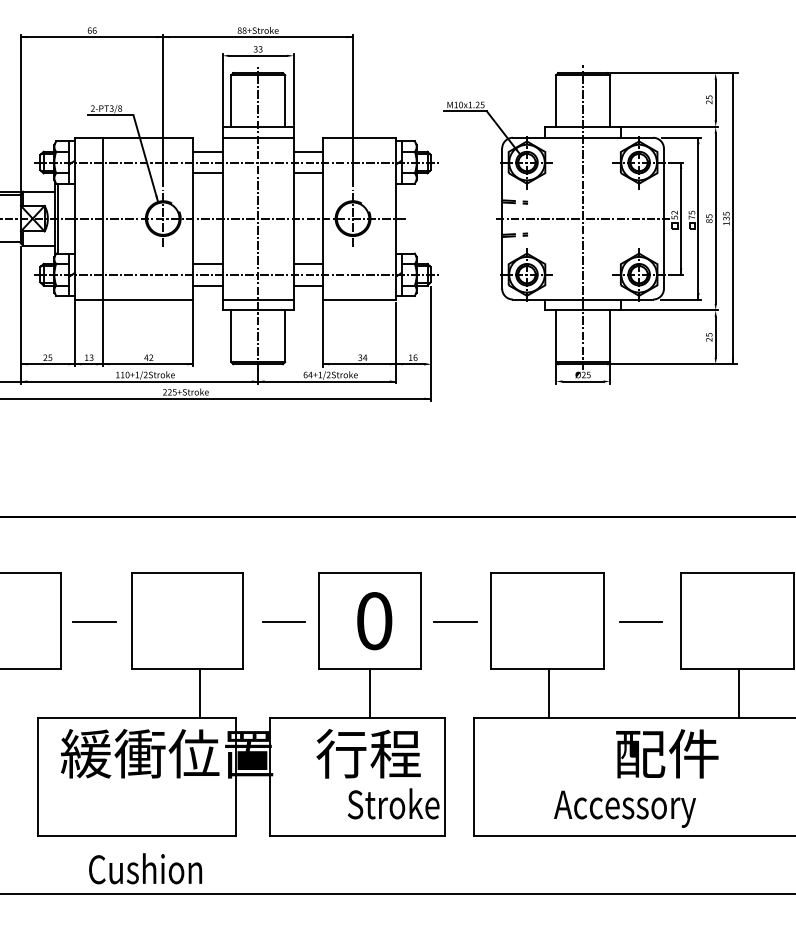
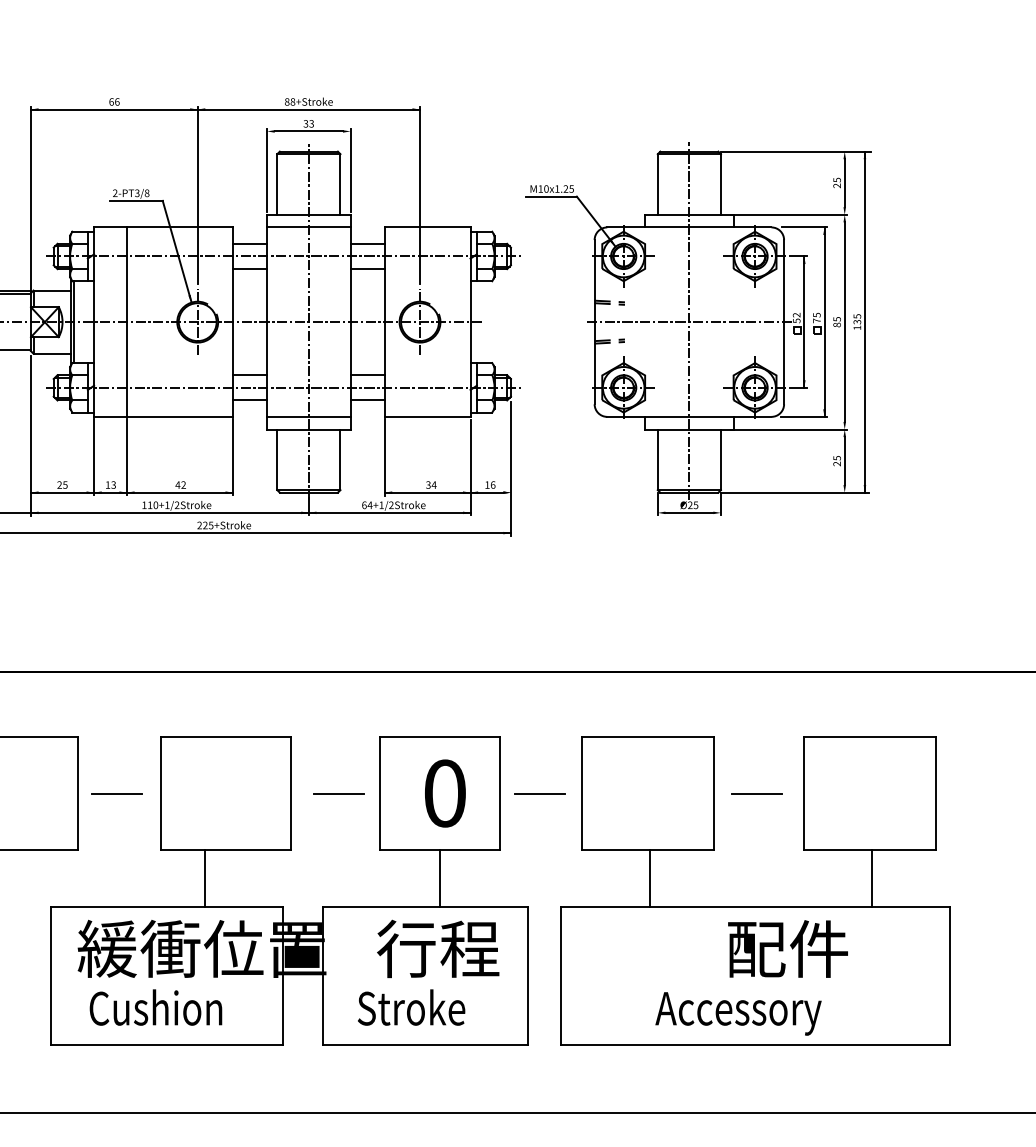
line: (199, 693) -> (204, 878), moved
text: (393, 803) -> (411, 1007), moved
text: (145, 868) -> (155, 1007), moved

